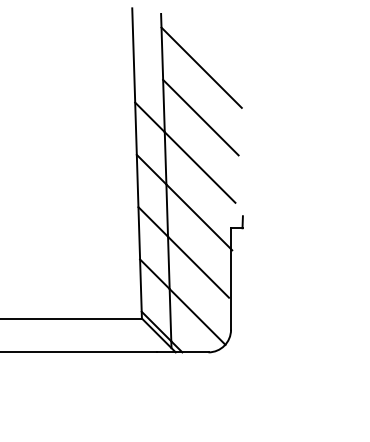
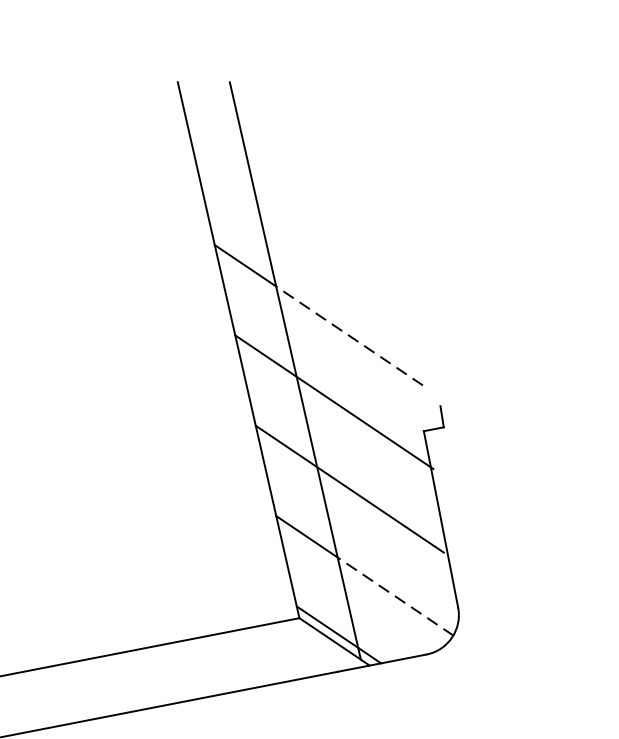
line: (201, 67) -> (318, 161), removed
line: (200, 117) -> (333, 248), removed
line: (200, 167) -> (350, 335), solid -> dashed
line: (197, 316) -> (395, 595), solid -> dashed

